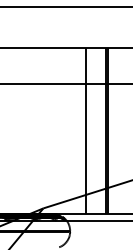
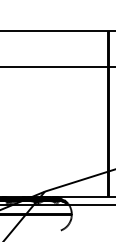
line: (86, 131) -> (88, 114), removed

